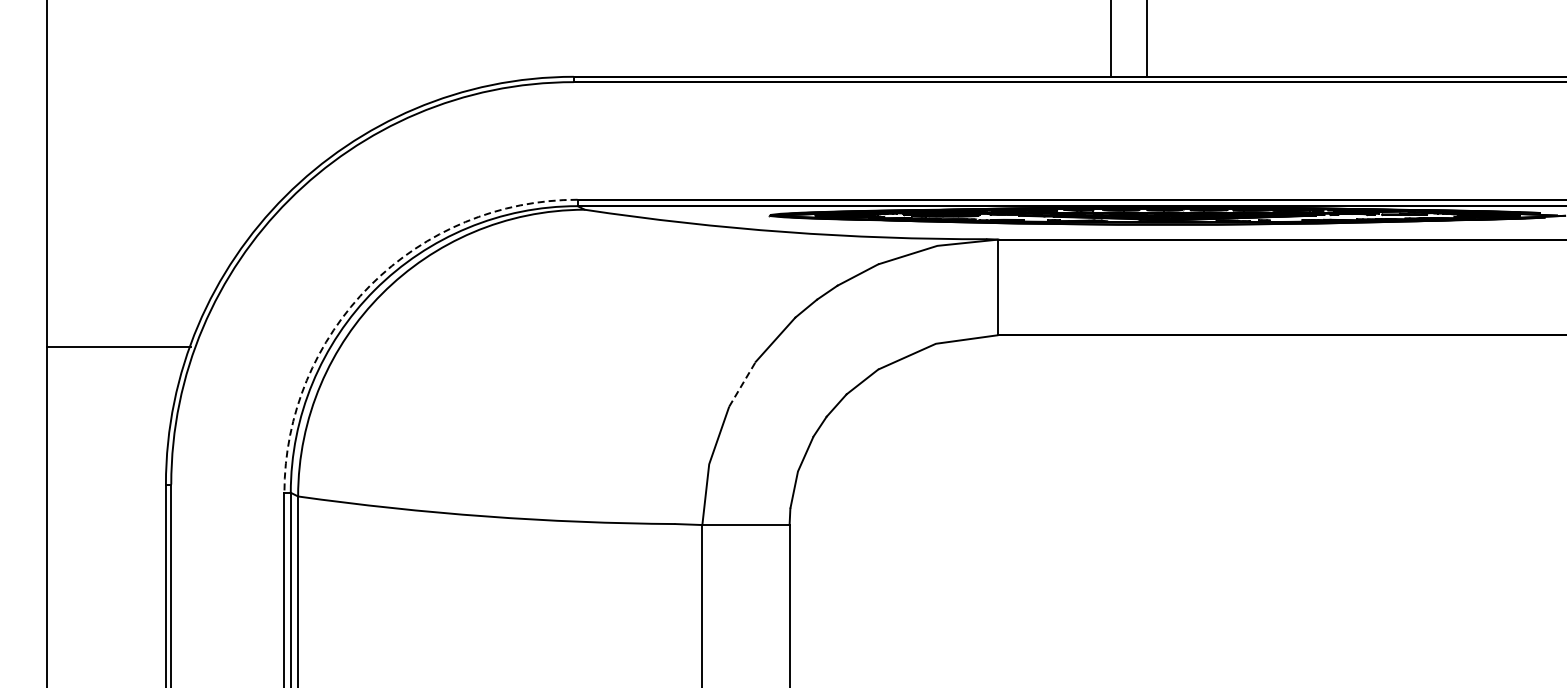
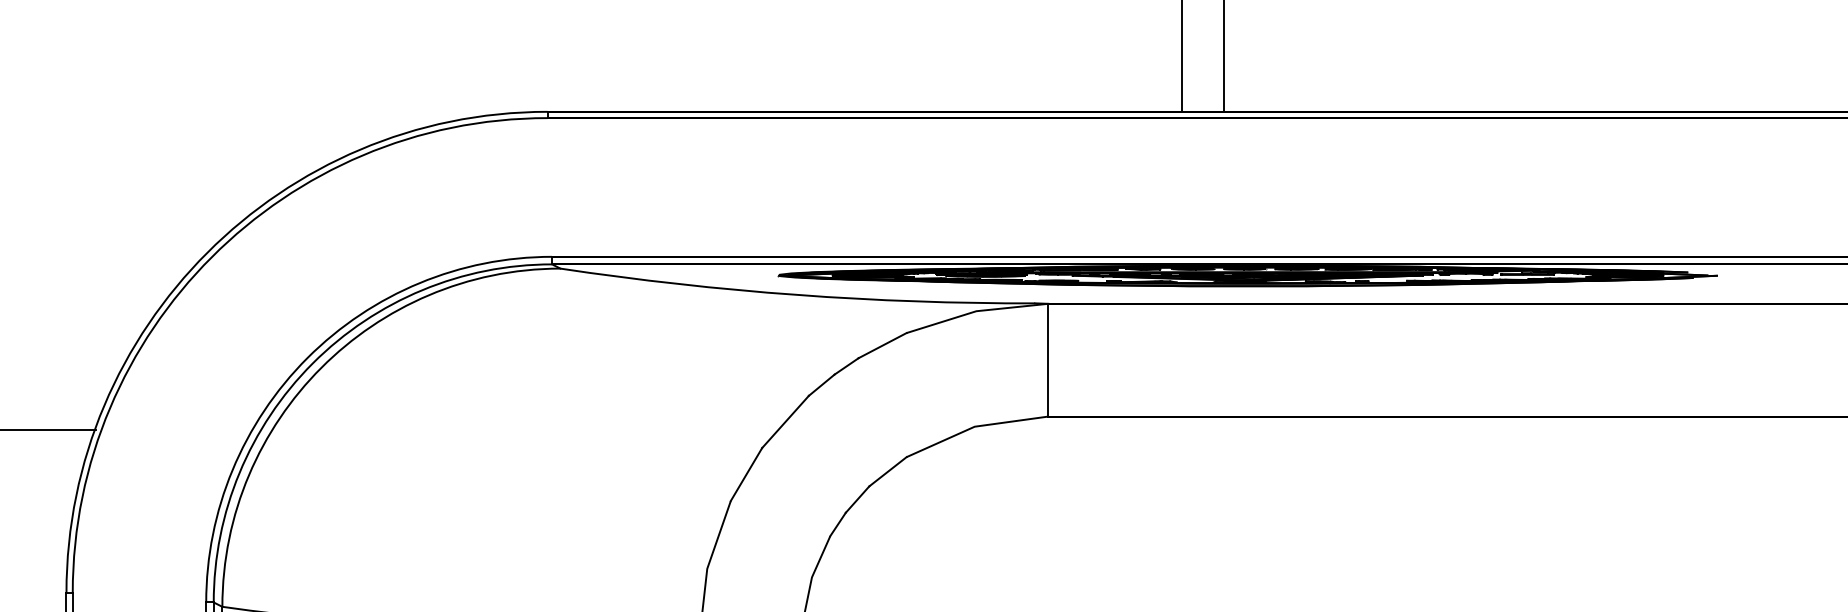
arc: (370, 285) -> (307, 357), dashed -> solid
line: (742, 383) -> (746, 473), dashed -> solid

